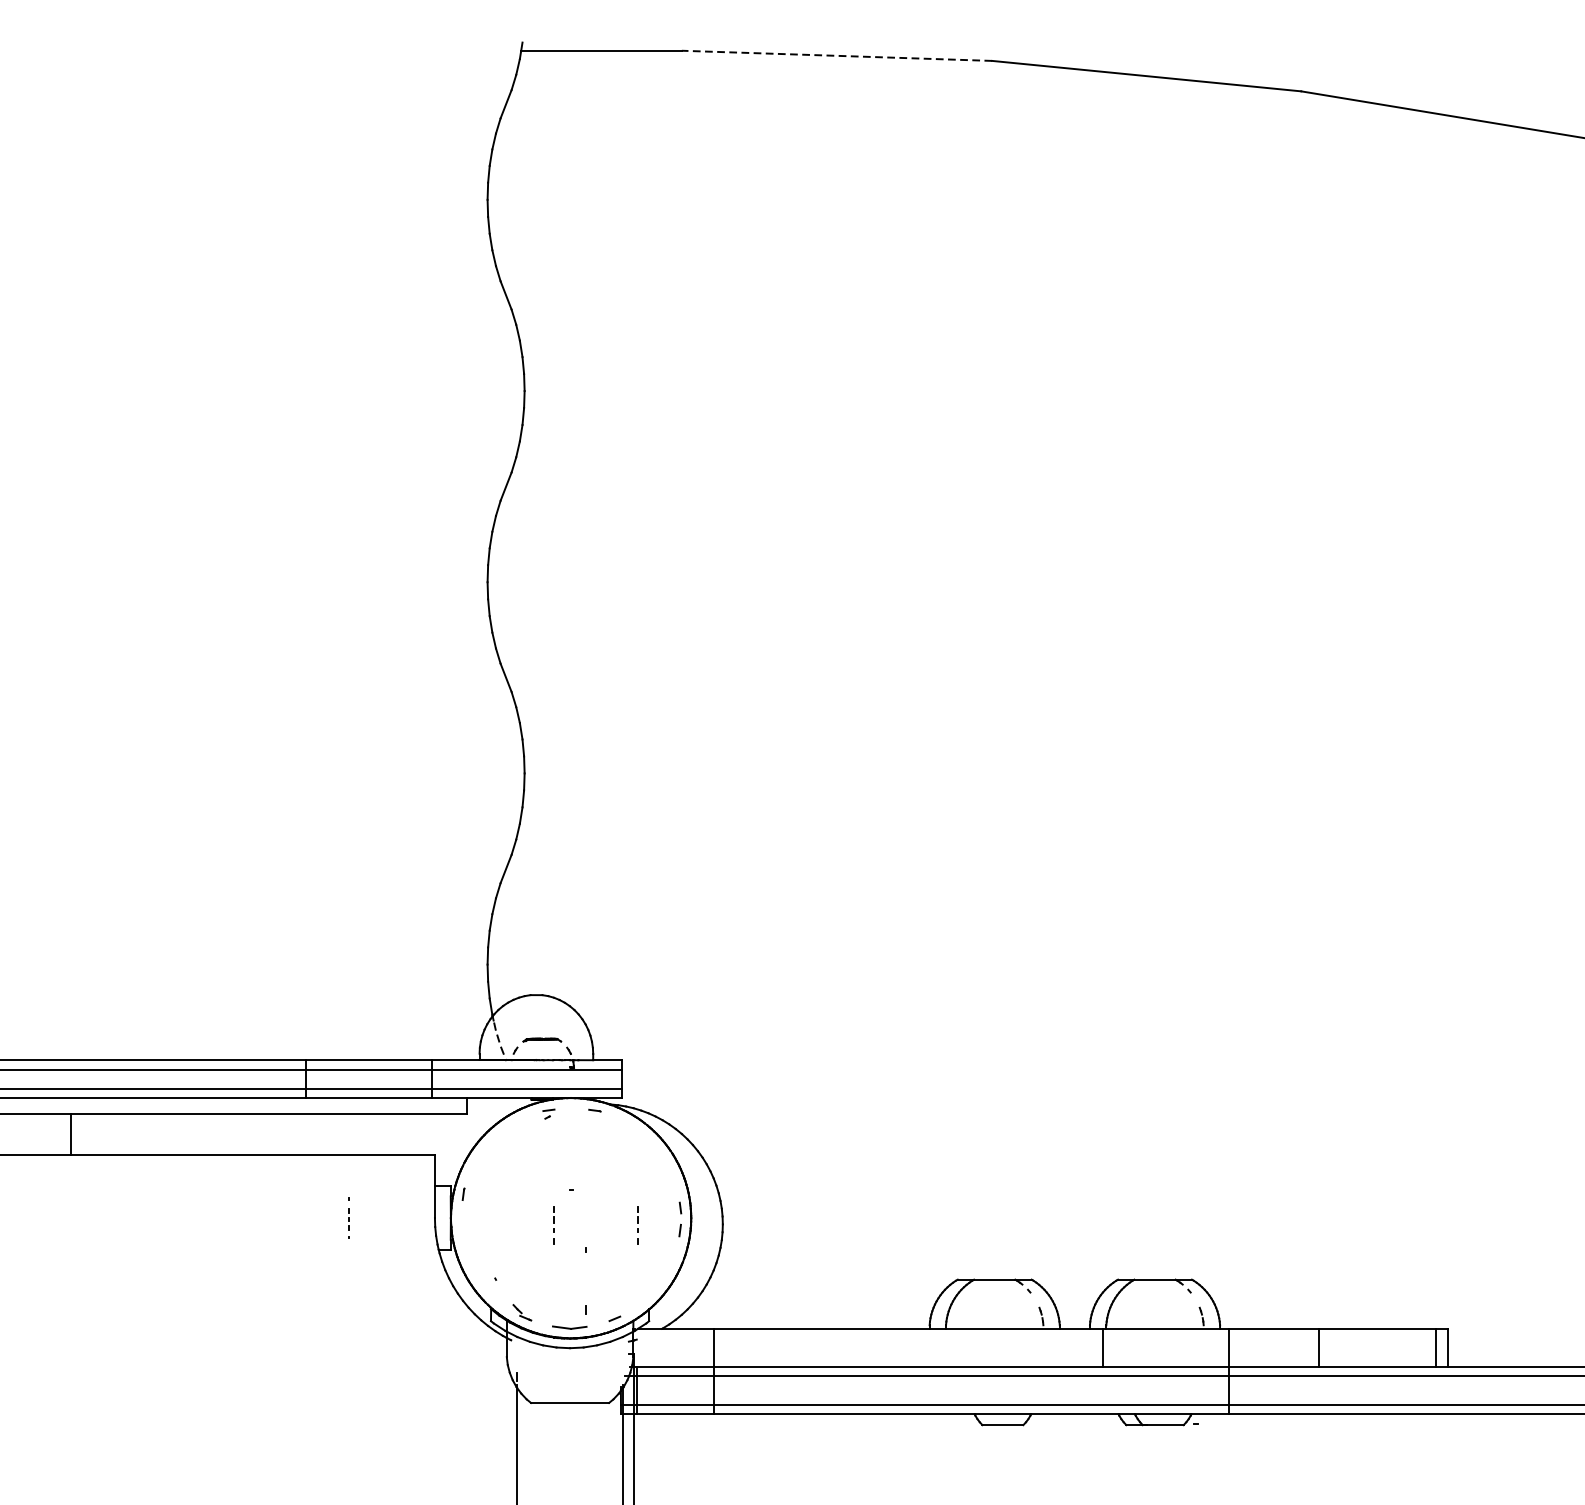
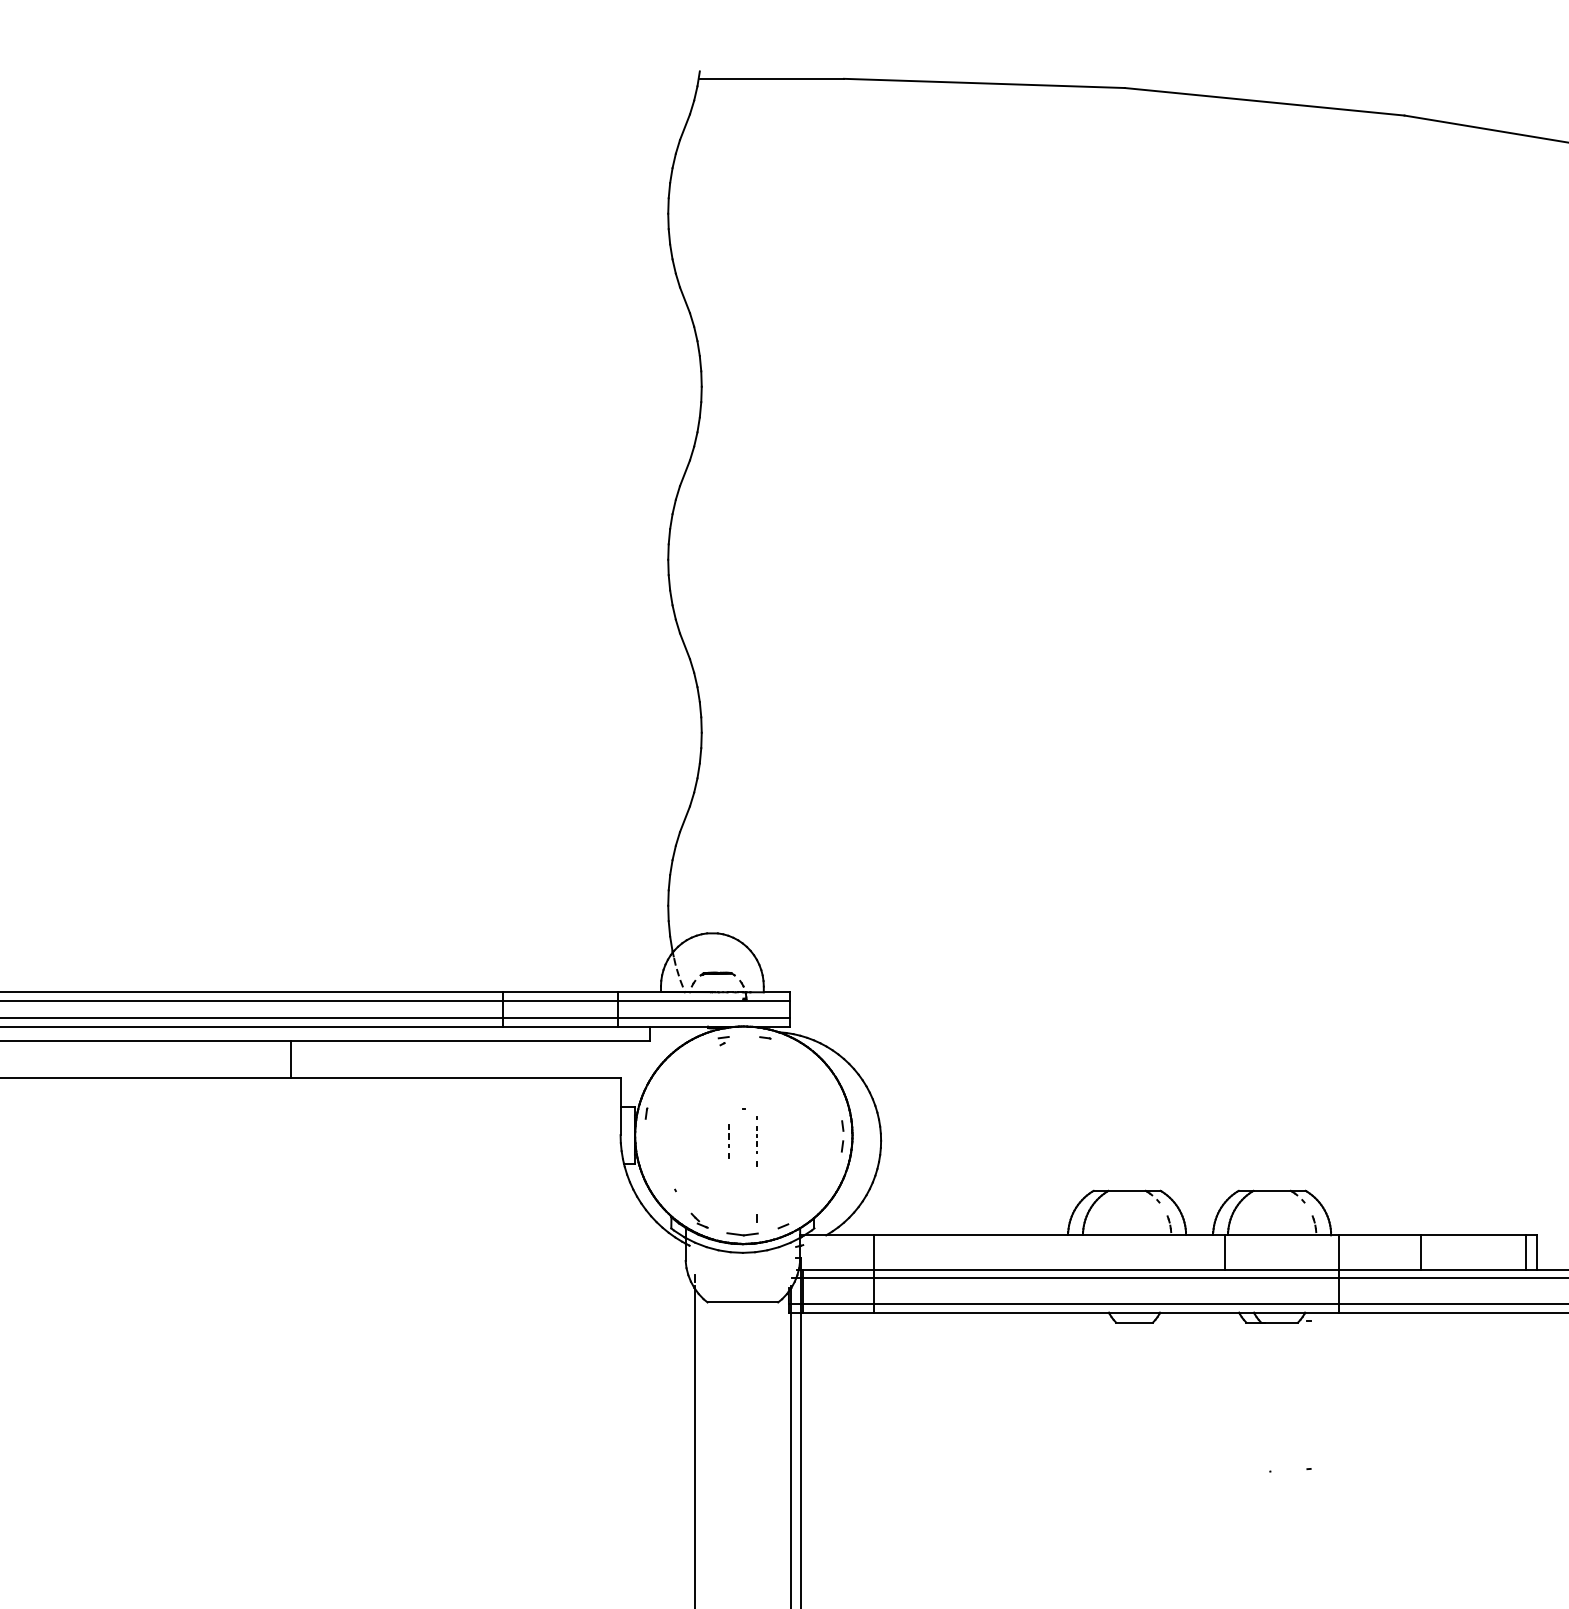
line: (835, 55) -> (983, 83), dashed -> solid
part: (348, 1217) -> (756, 1134), moved
line: (638, 1222) -> (804, 1139), removed

